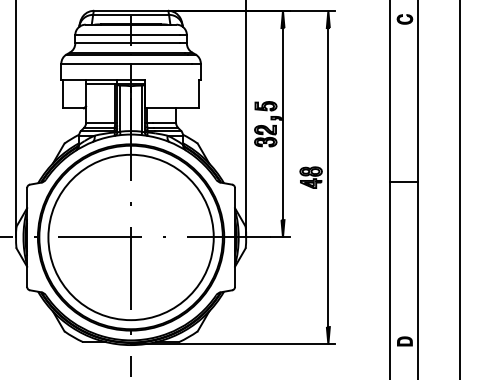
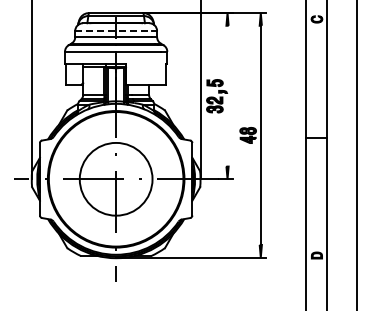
line: (128, 34) -> (114, 30), solid -> dashed
line: (282, 123) -> (227, 95), removed
circle: (130, 236) -> (115, 178), size x0.6

